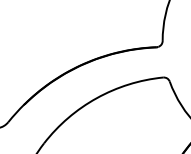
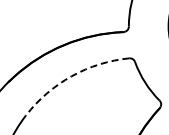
arc: (96, 98) -> (71, 76), solid -> dashed

